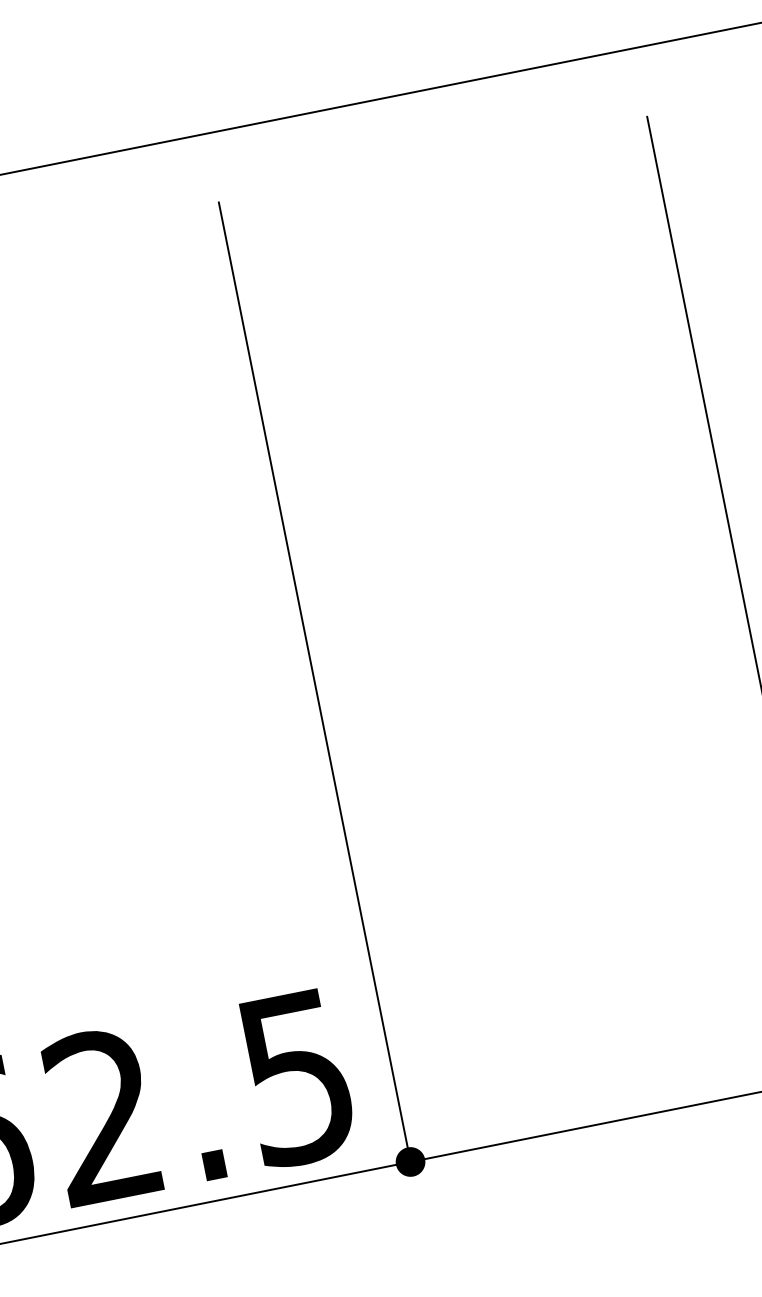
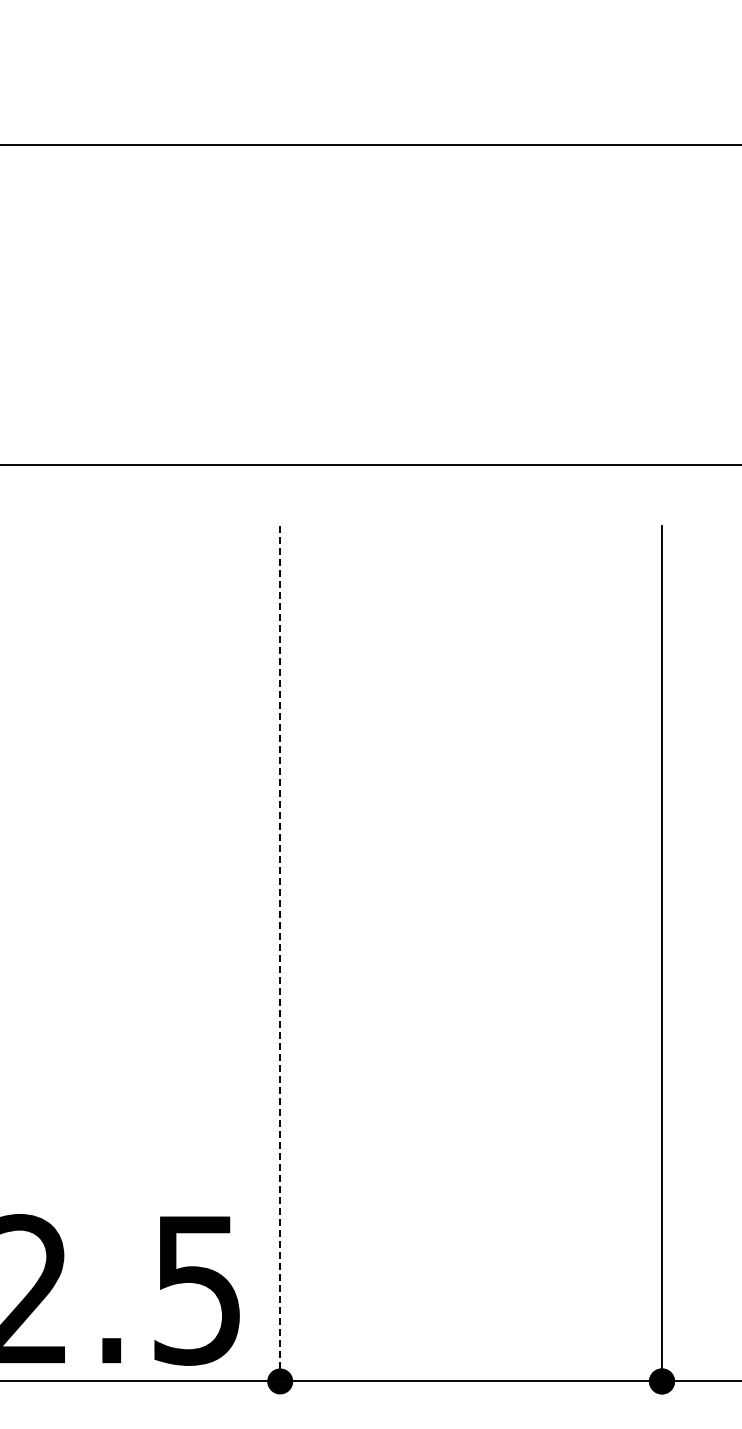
line: (315, 685) -> (280, 956), solid -> dashed

